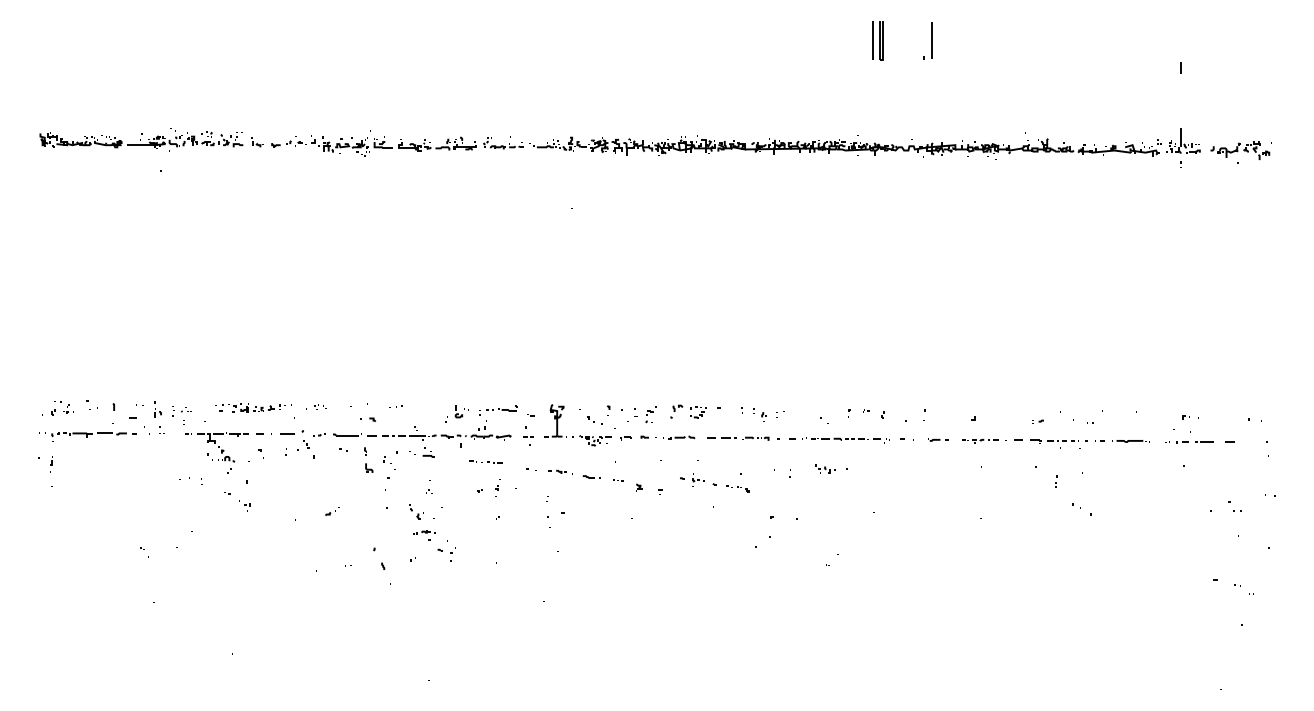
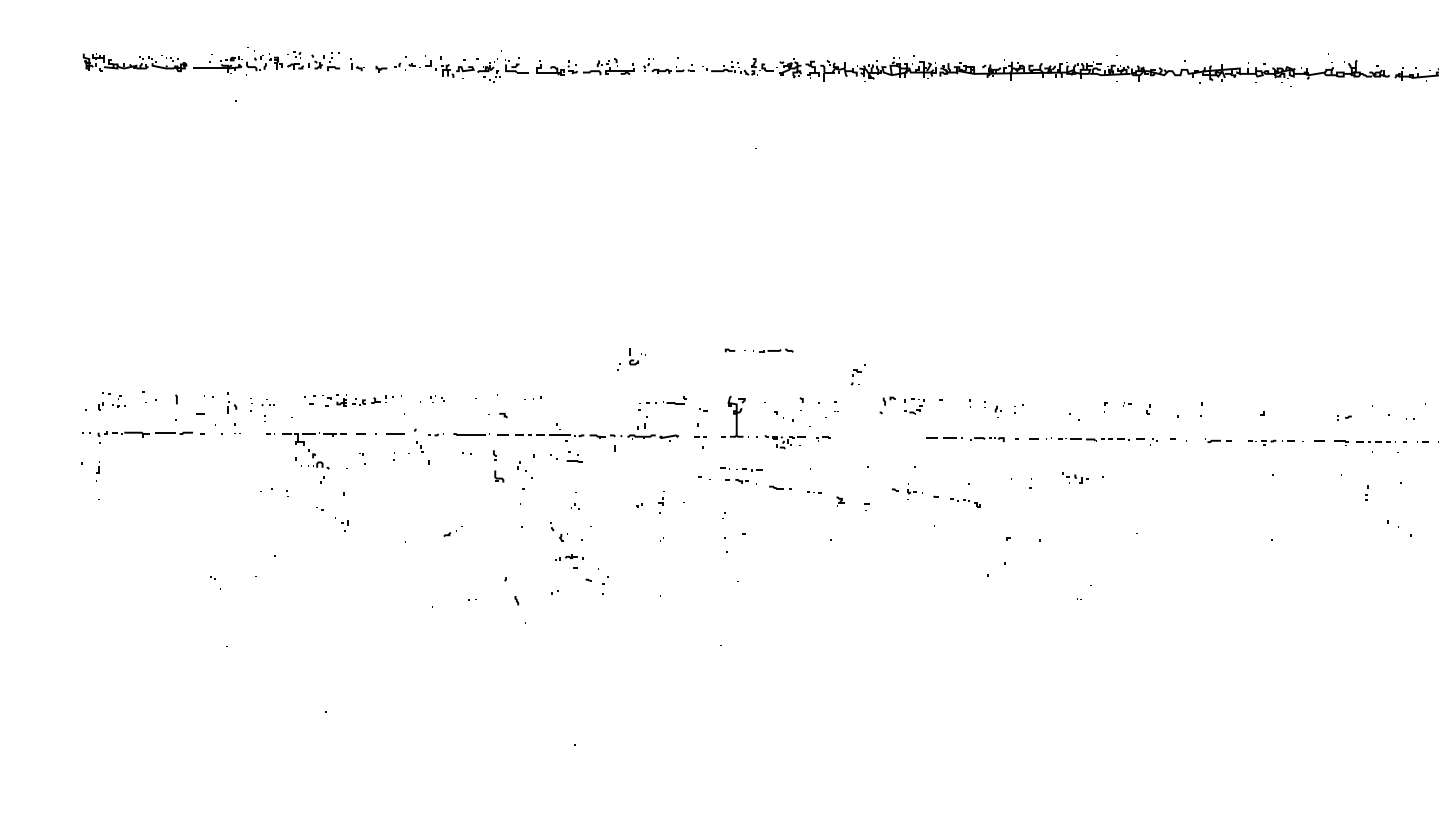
part: (456, 413) -> (630, 359), moved
part: (650, 414) -> (857, 374), moved
part: (667, 437) -> (758, 350), moved
part: (485, 461) -> (740, 468), moved

